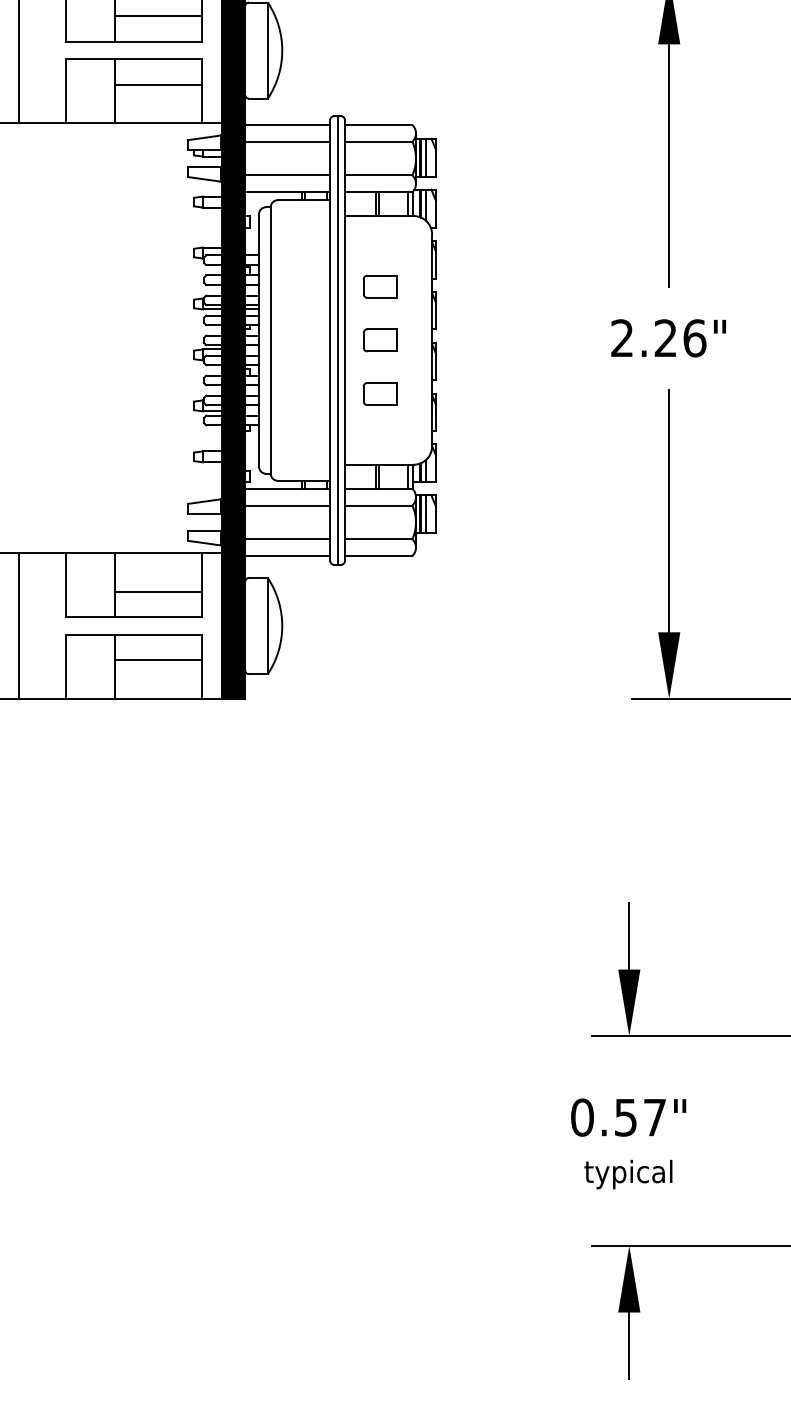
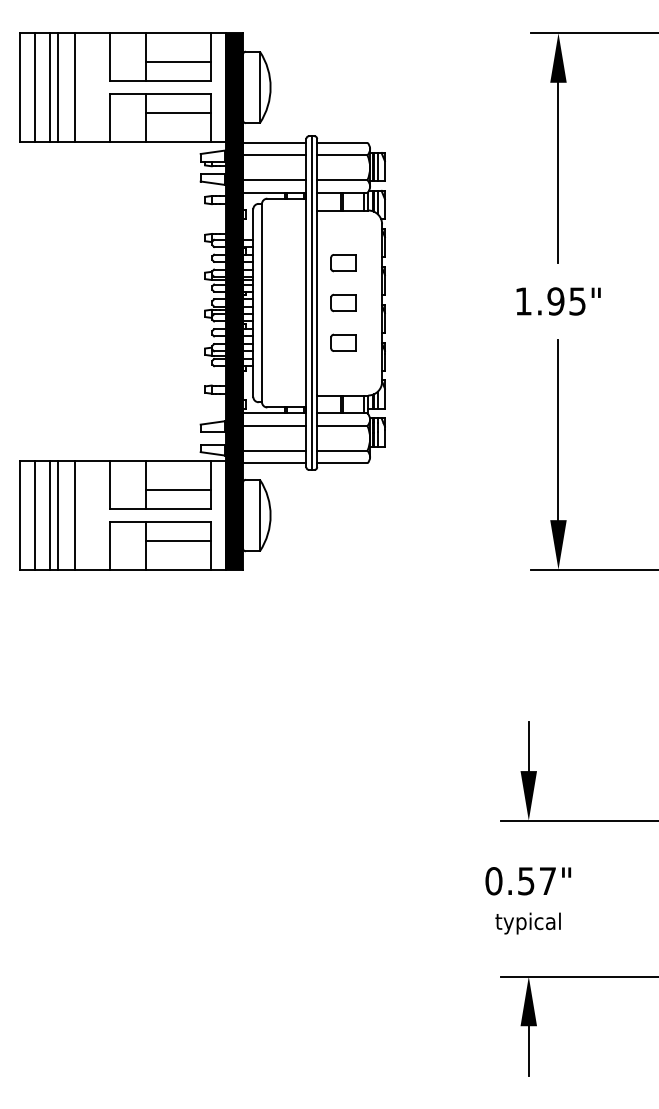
text: (658, 338) -> (550, 301), 2.26" -> 1.95"

